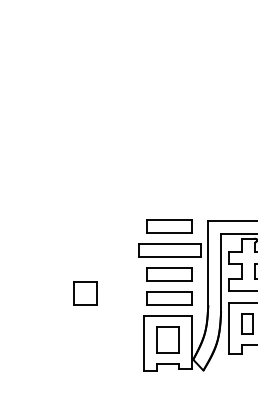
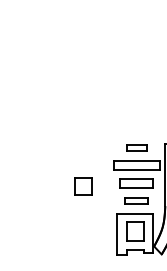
part: (169, 226) -> (136, 147), size x0.6
part: (85, 293) -> (84, 186), moved
part: (169, 298) -> (136, 201), size x0.7

